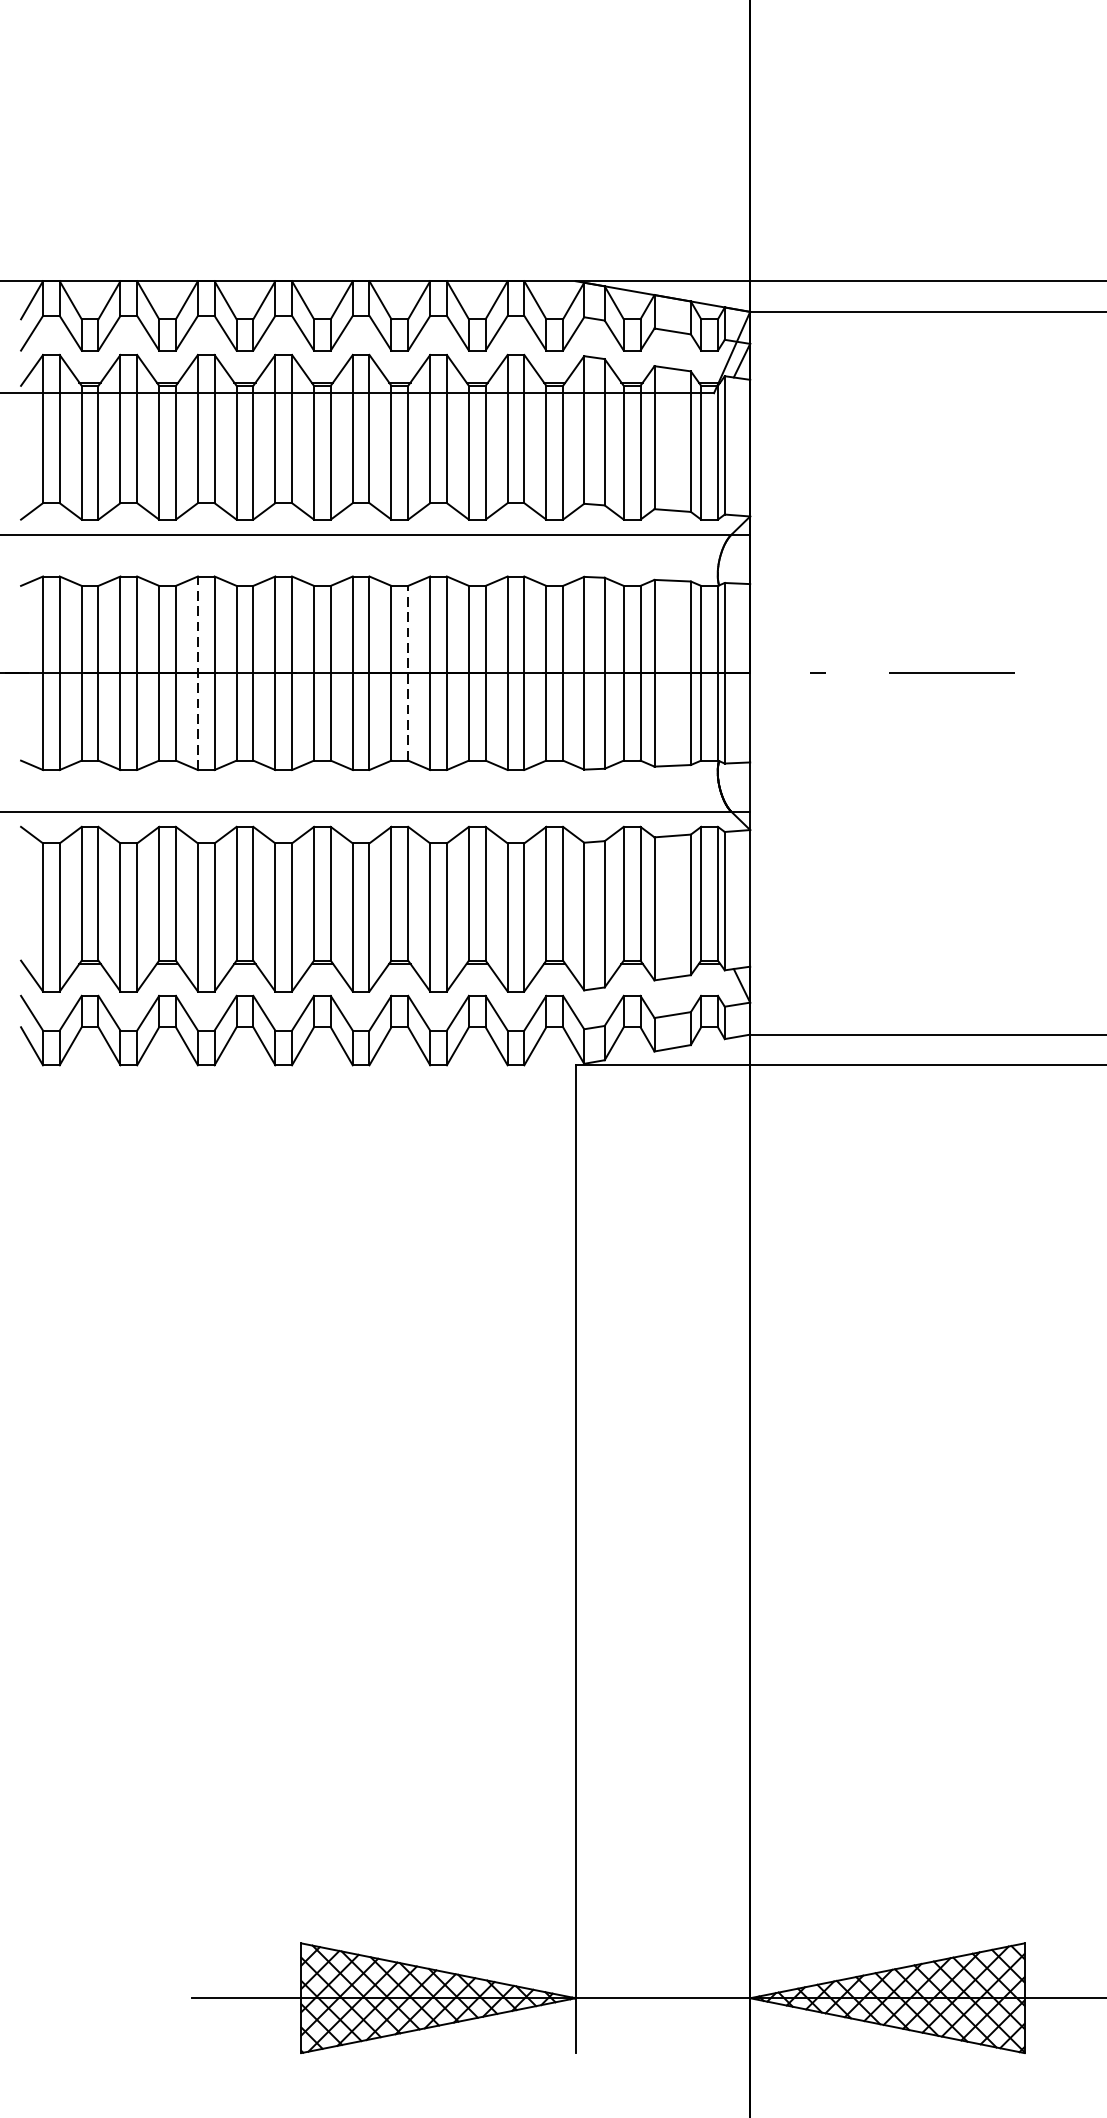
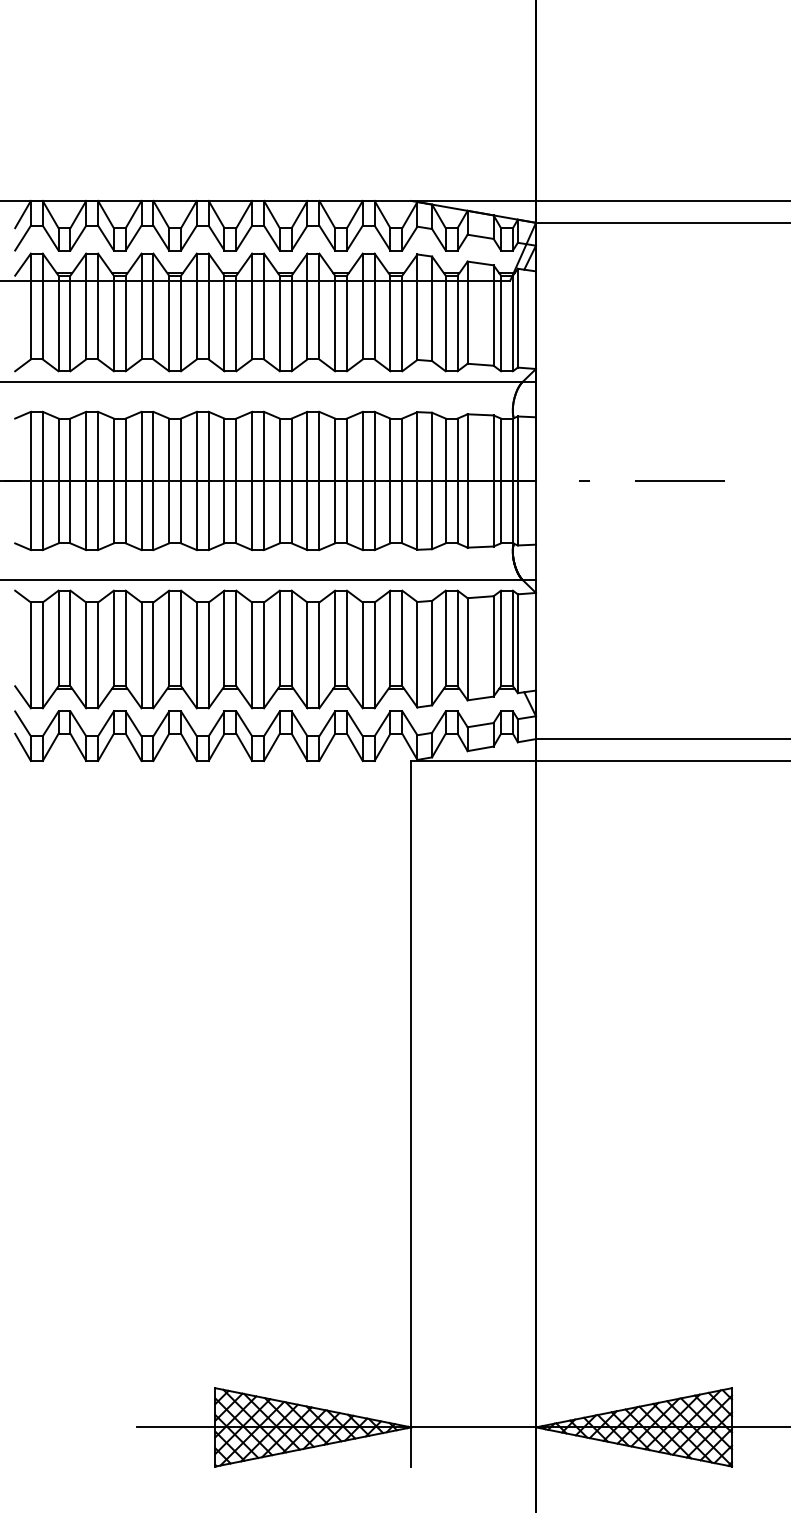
line: (197, 672) -> (141, 480), dashed -> solid
line: (407, 672) -> (291, 480), dashed -> solid

